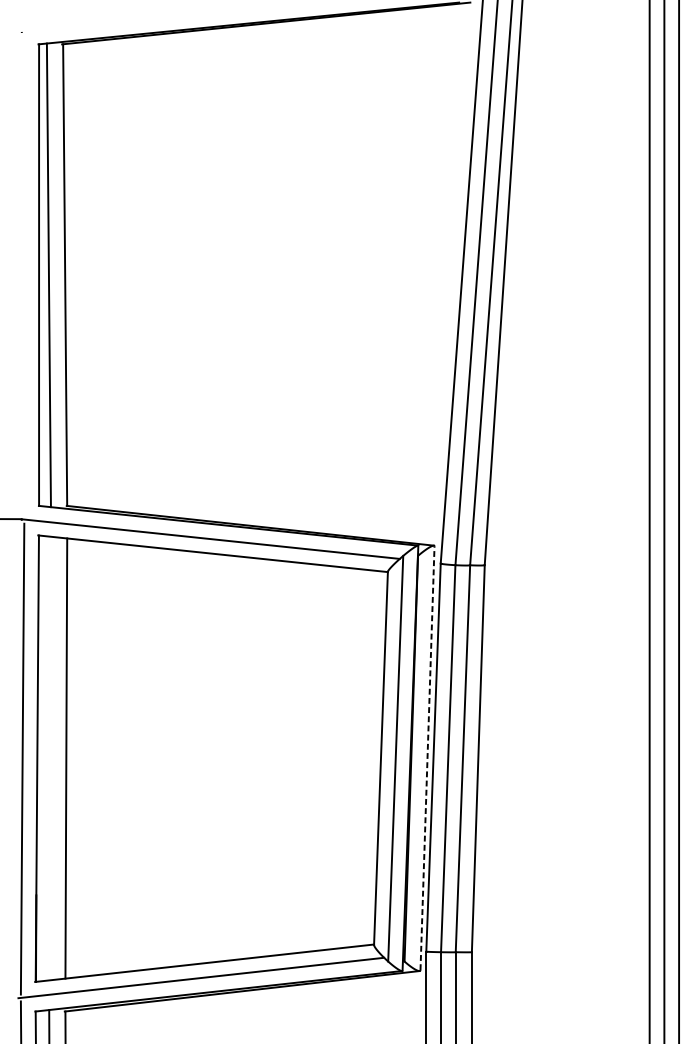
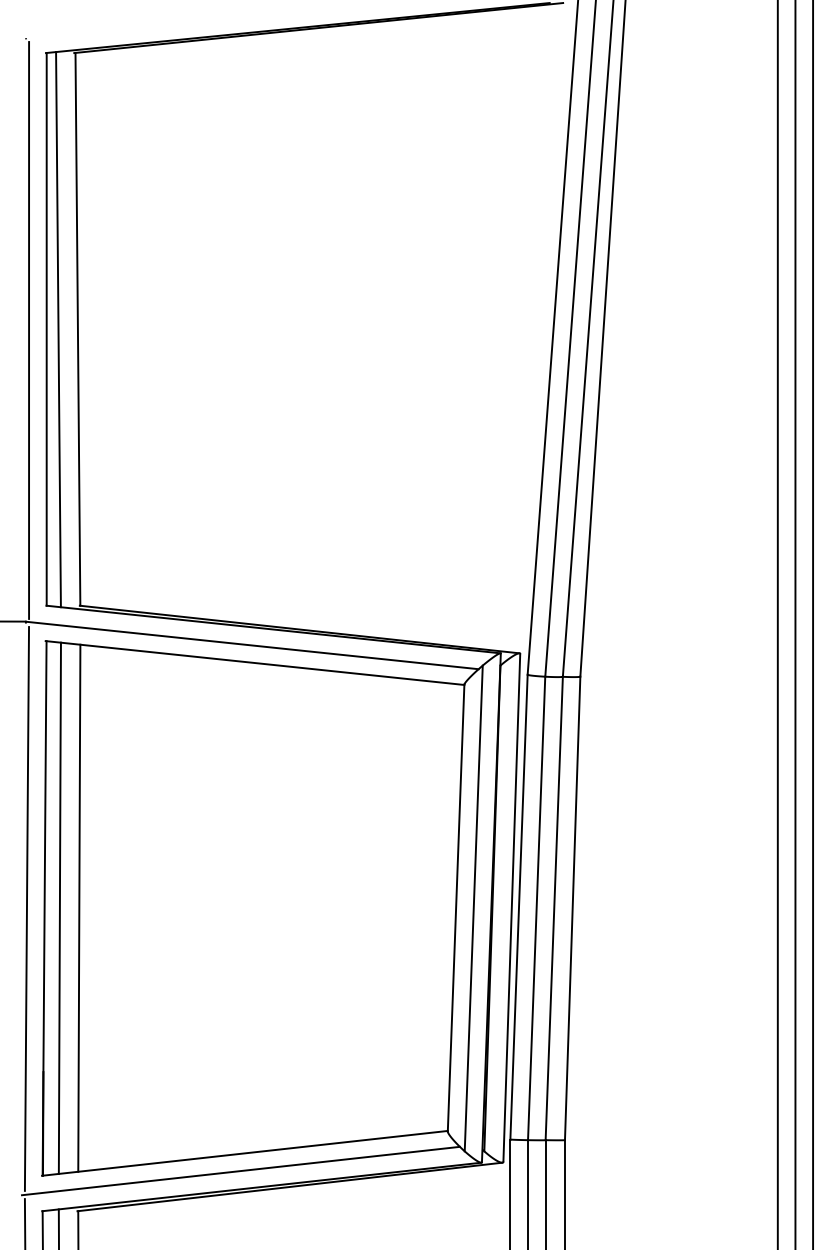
line: (24, 276) -> (29, 330), added
line: (49, 757) -> (59, 907), added
line: (427, 757) -> (511, 907), dashed -> solid

